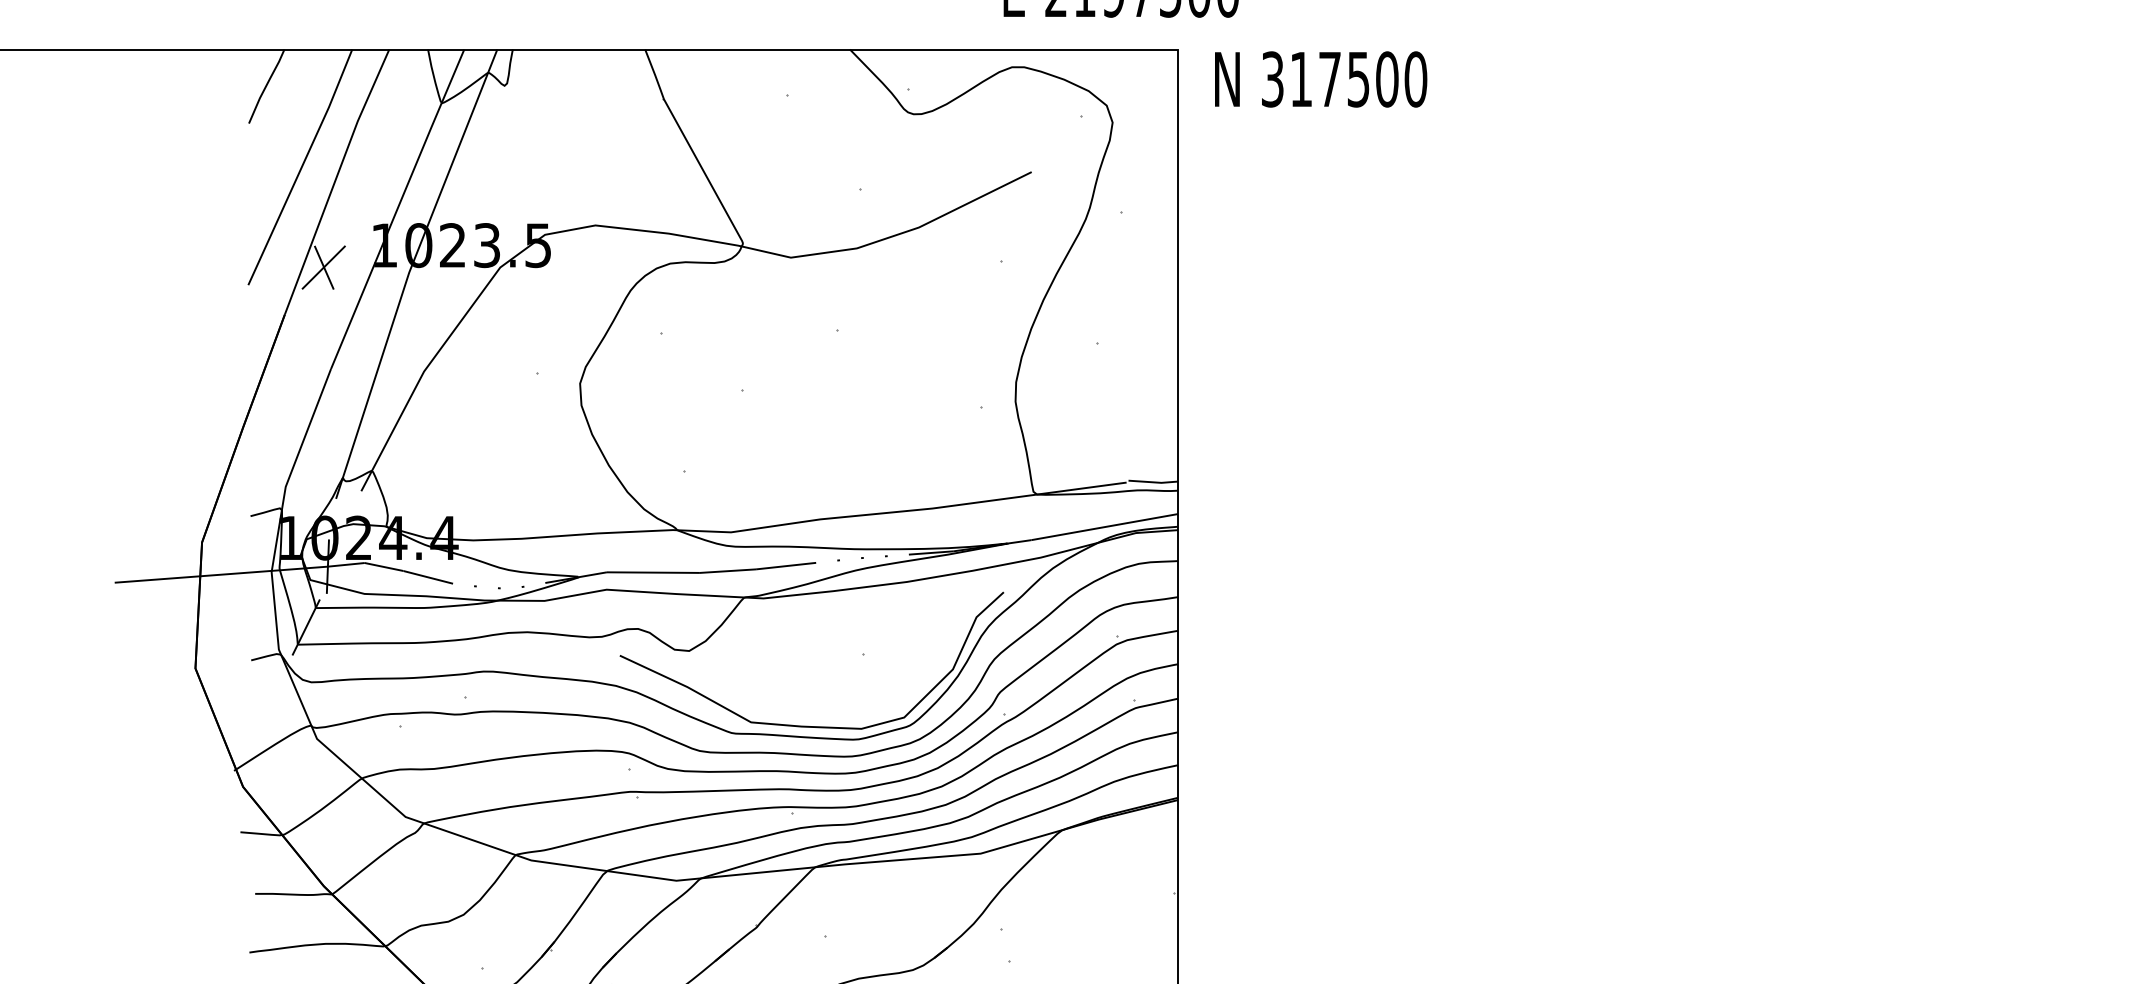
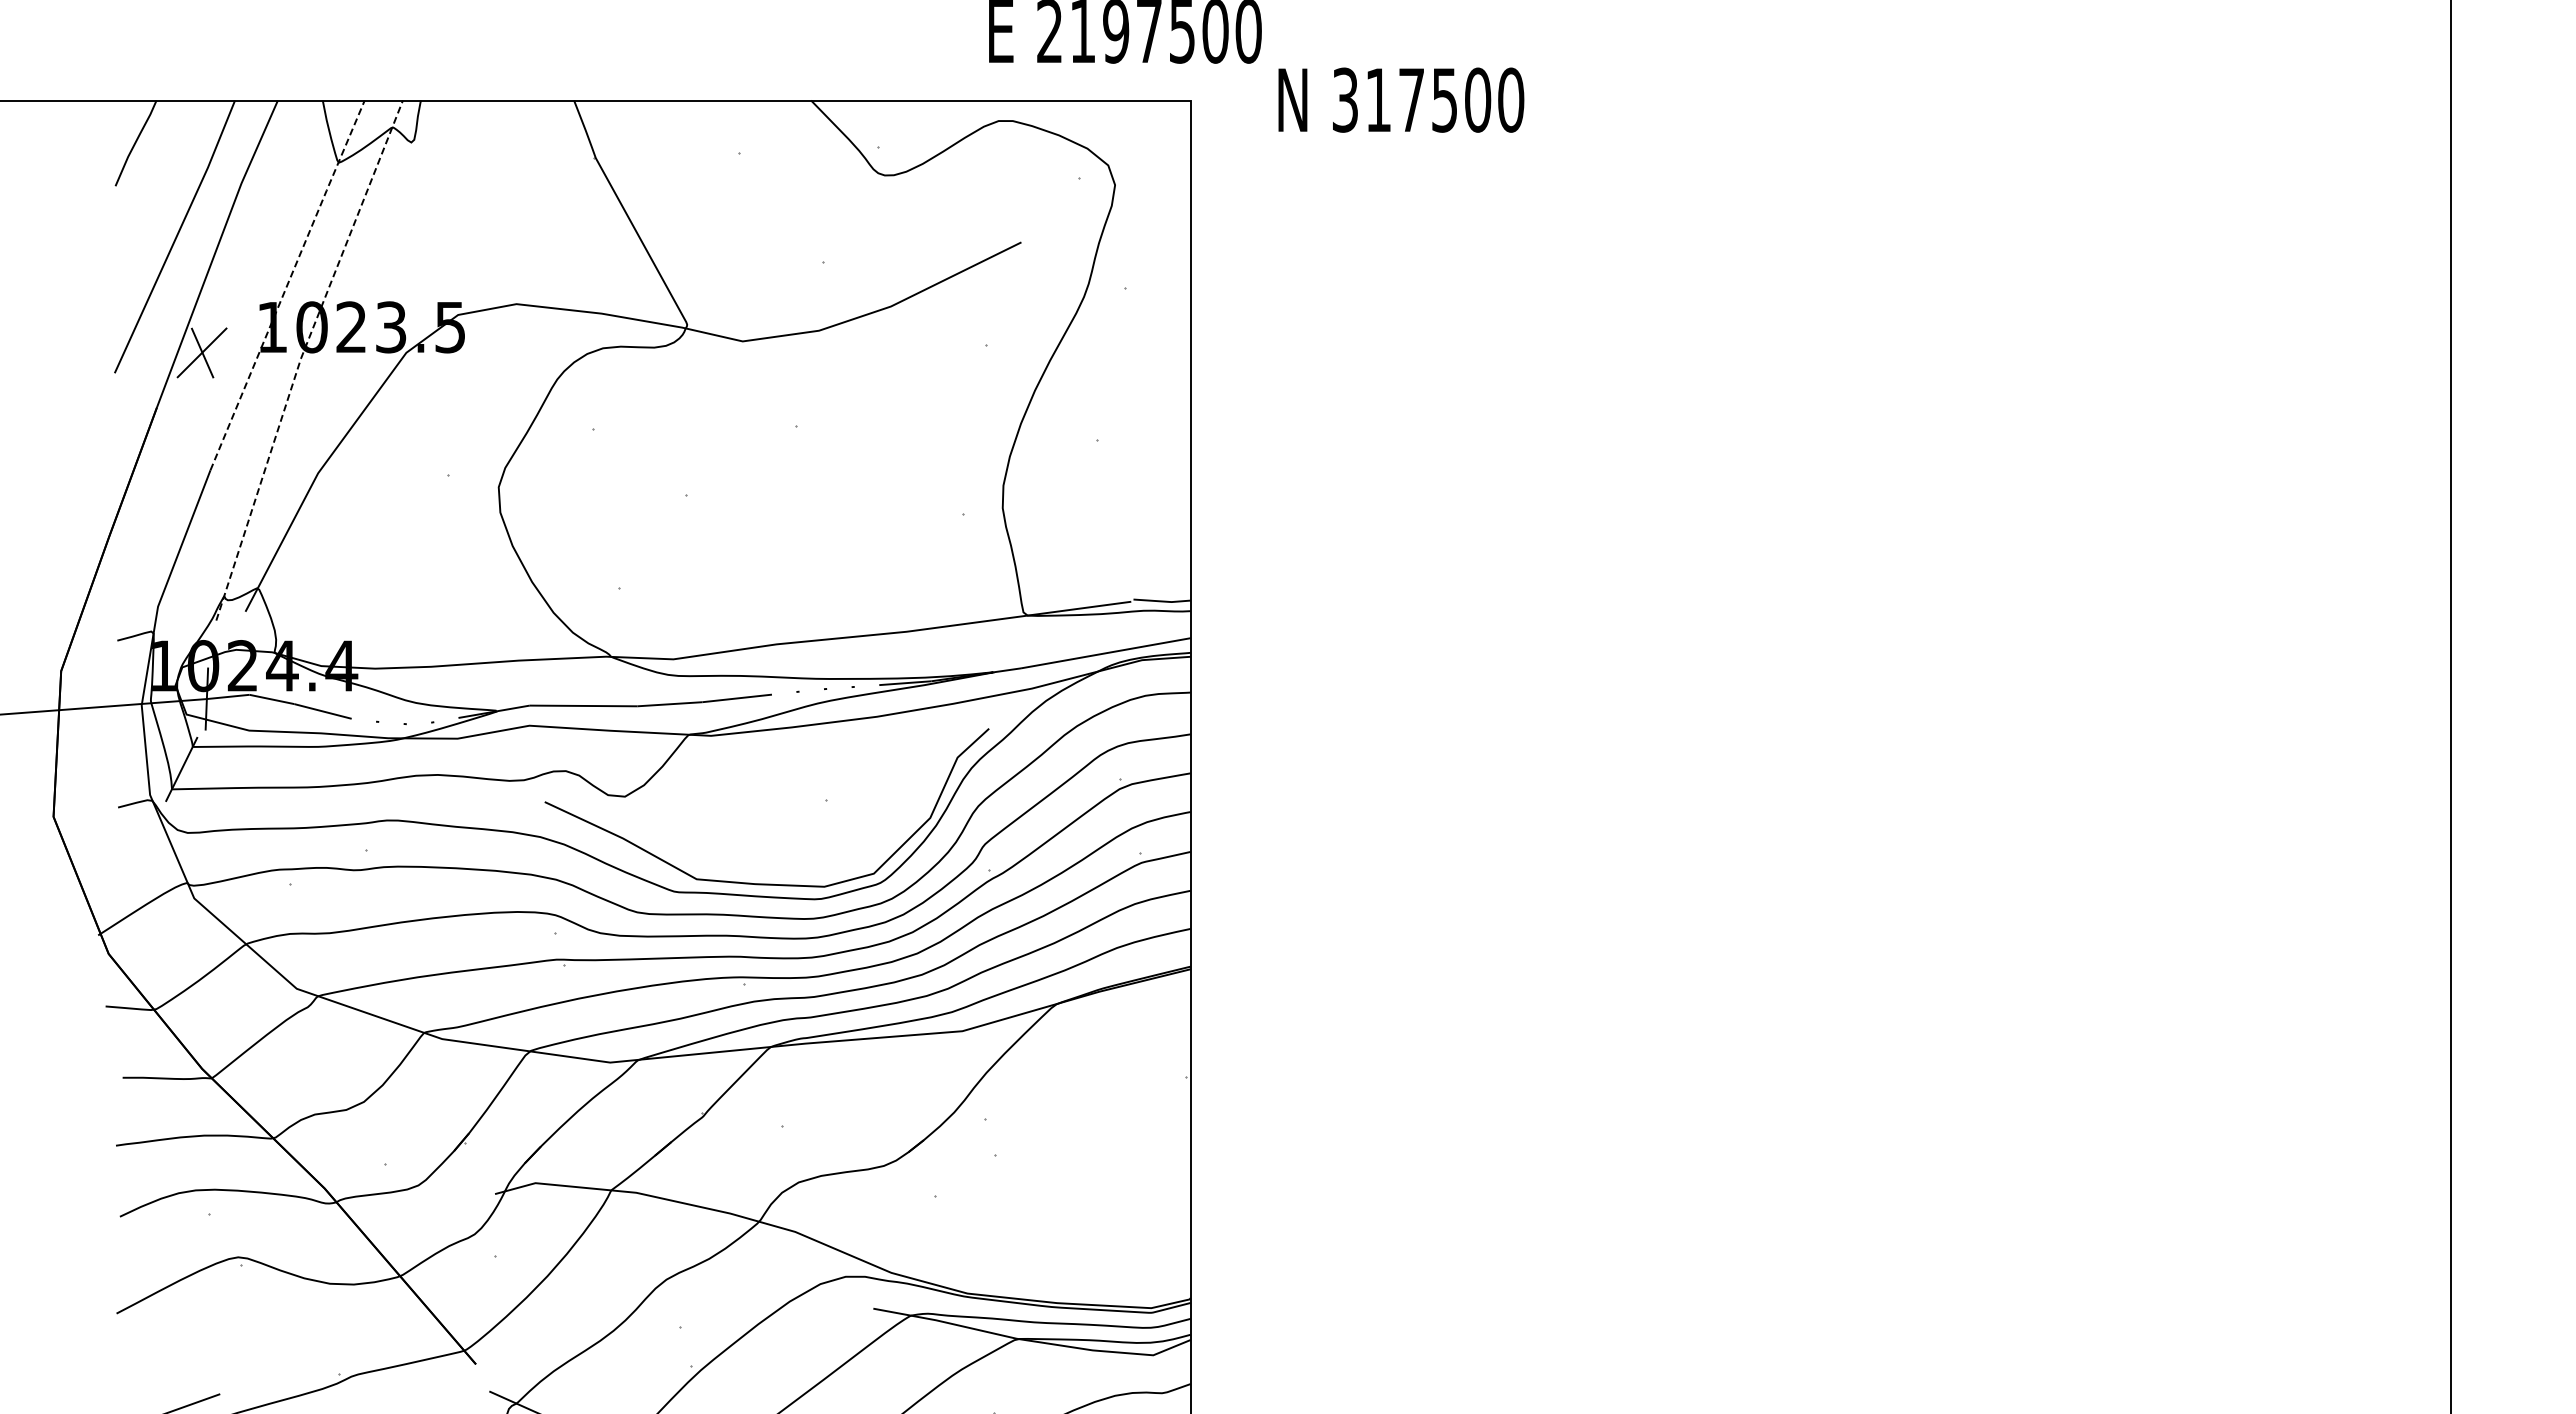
text: (1321, 78) -> (1401, 99), moved
line: (397, 208) -> (287, 284), solid -> dashed
line: (409, 271) -> (301, 357), solid -> dashed

